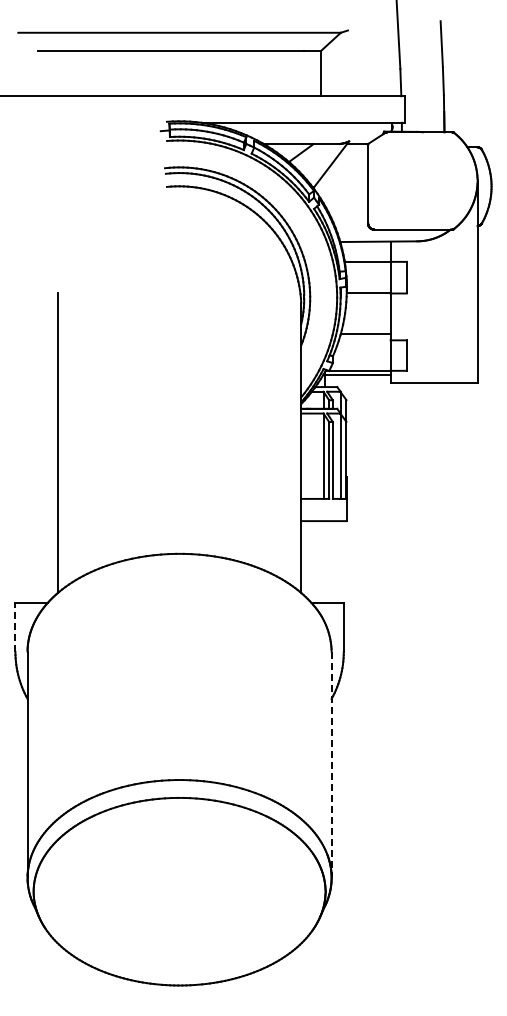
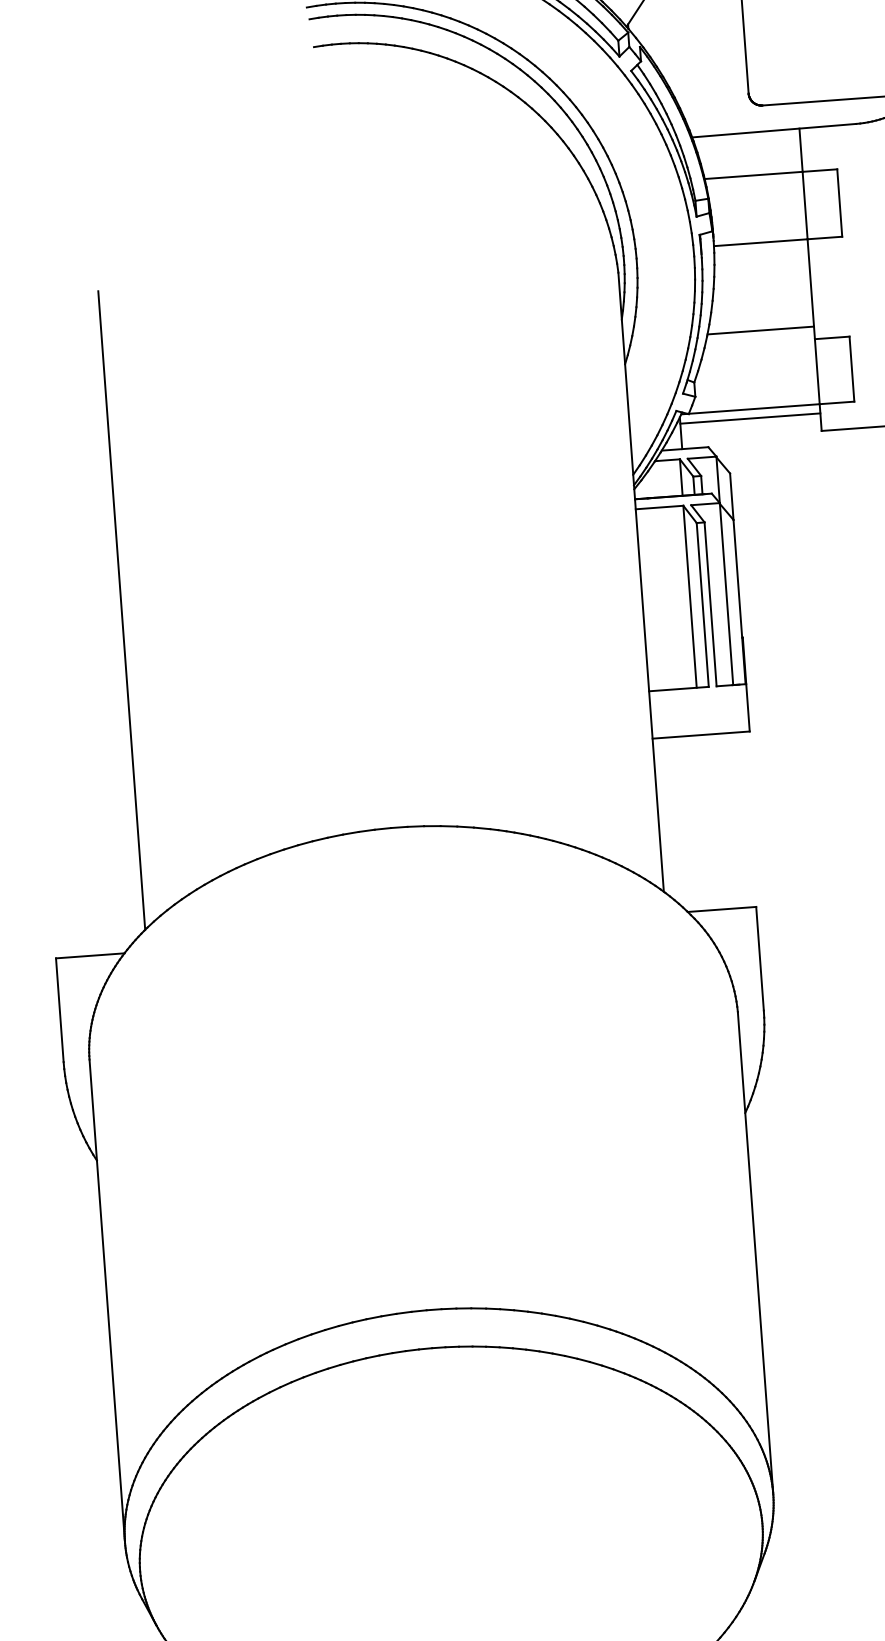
line: (15, 627) -> (60, 1010), dashed -> solid
line: (331, 764) -> (755, 1252), dashed -> solid

